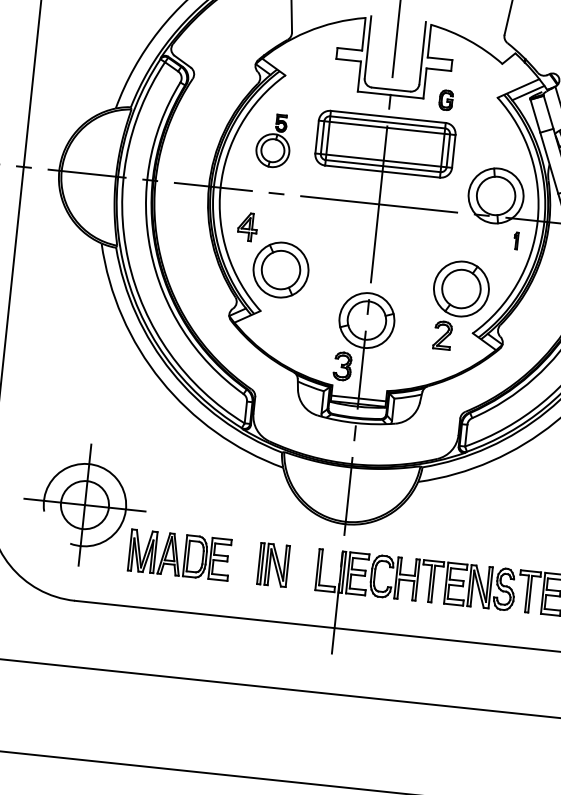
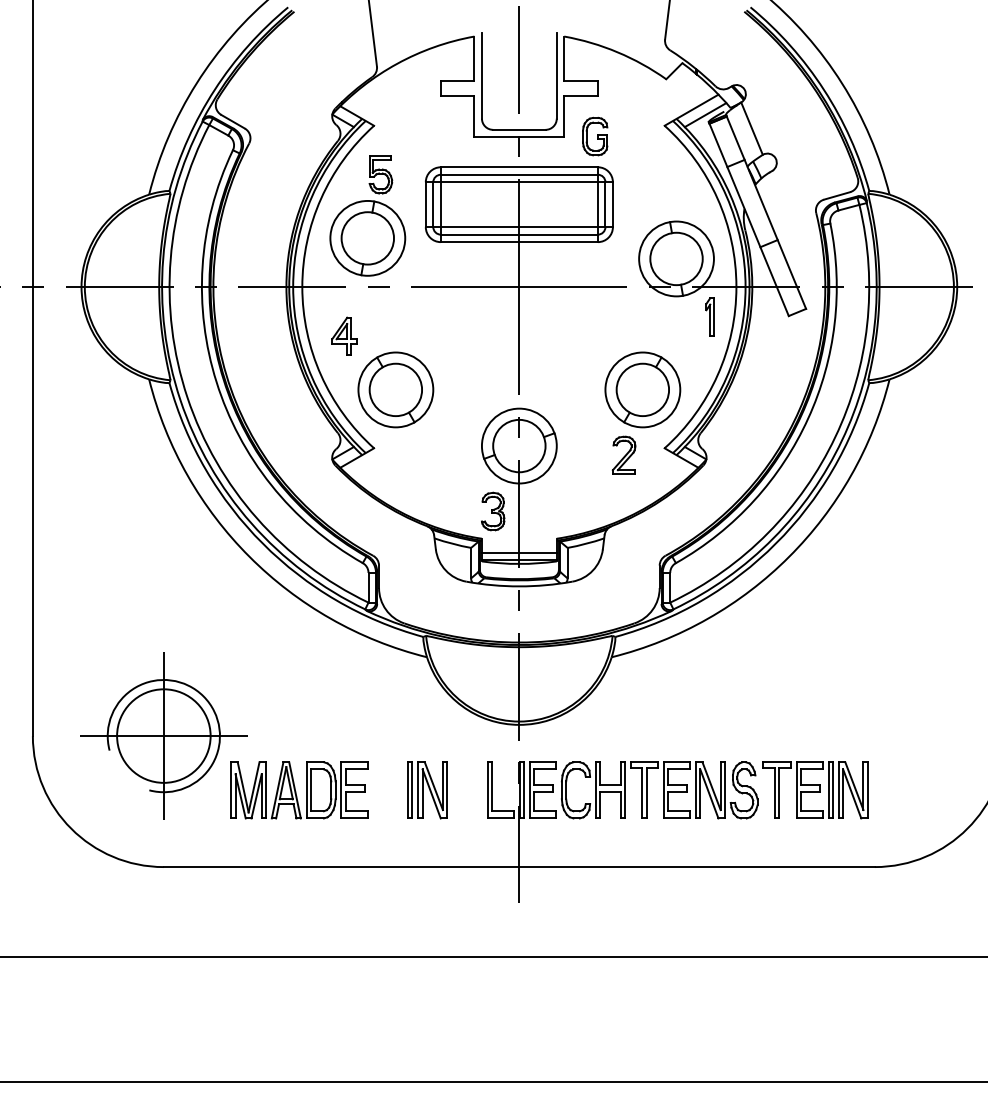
part: (446, 100) -> (595, 136), size x1.43
part: (273, 140) -> (367, 215), size x1.67
part: (515, 240) -> (709, 316), size x1.67
circle: (84, 504) -> (163, 735), size x1.43

